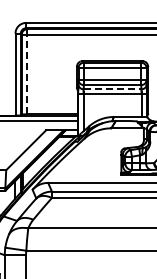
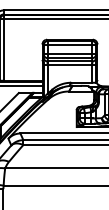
line: (27, 71) -> (4, 47), dashed -> solid
line: (112, 89) -> (69, 61), dashed -> solid

